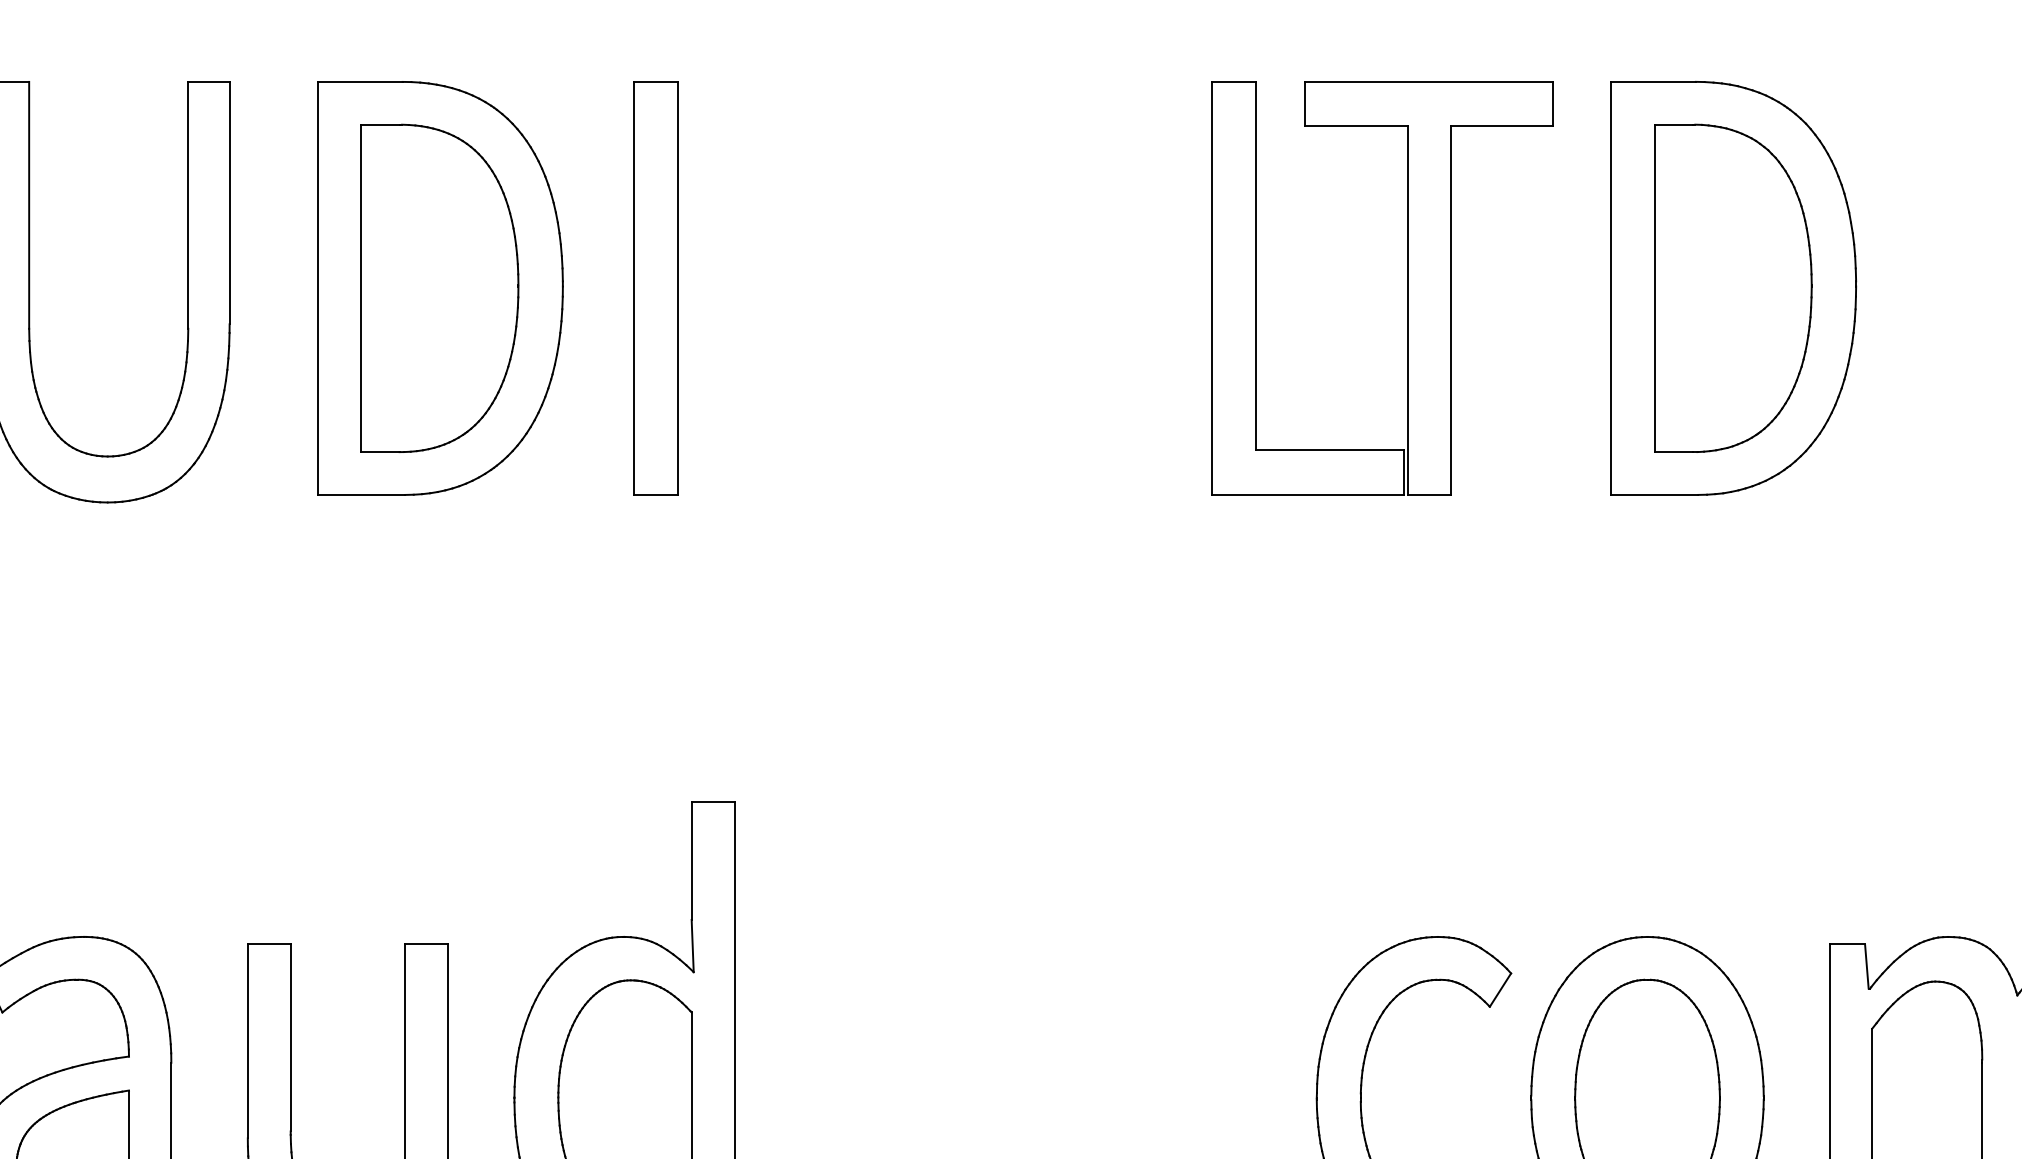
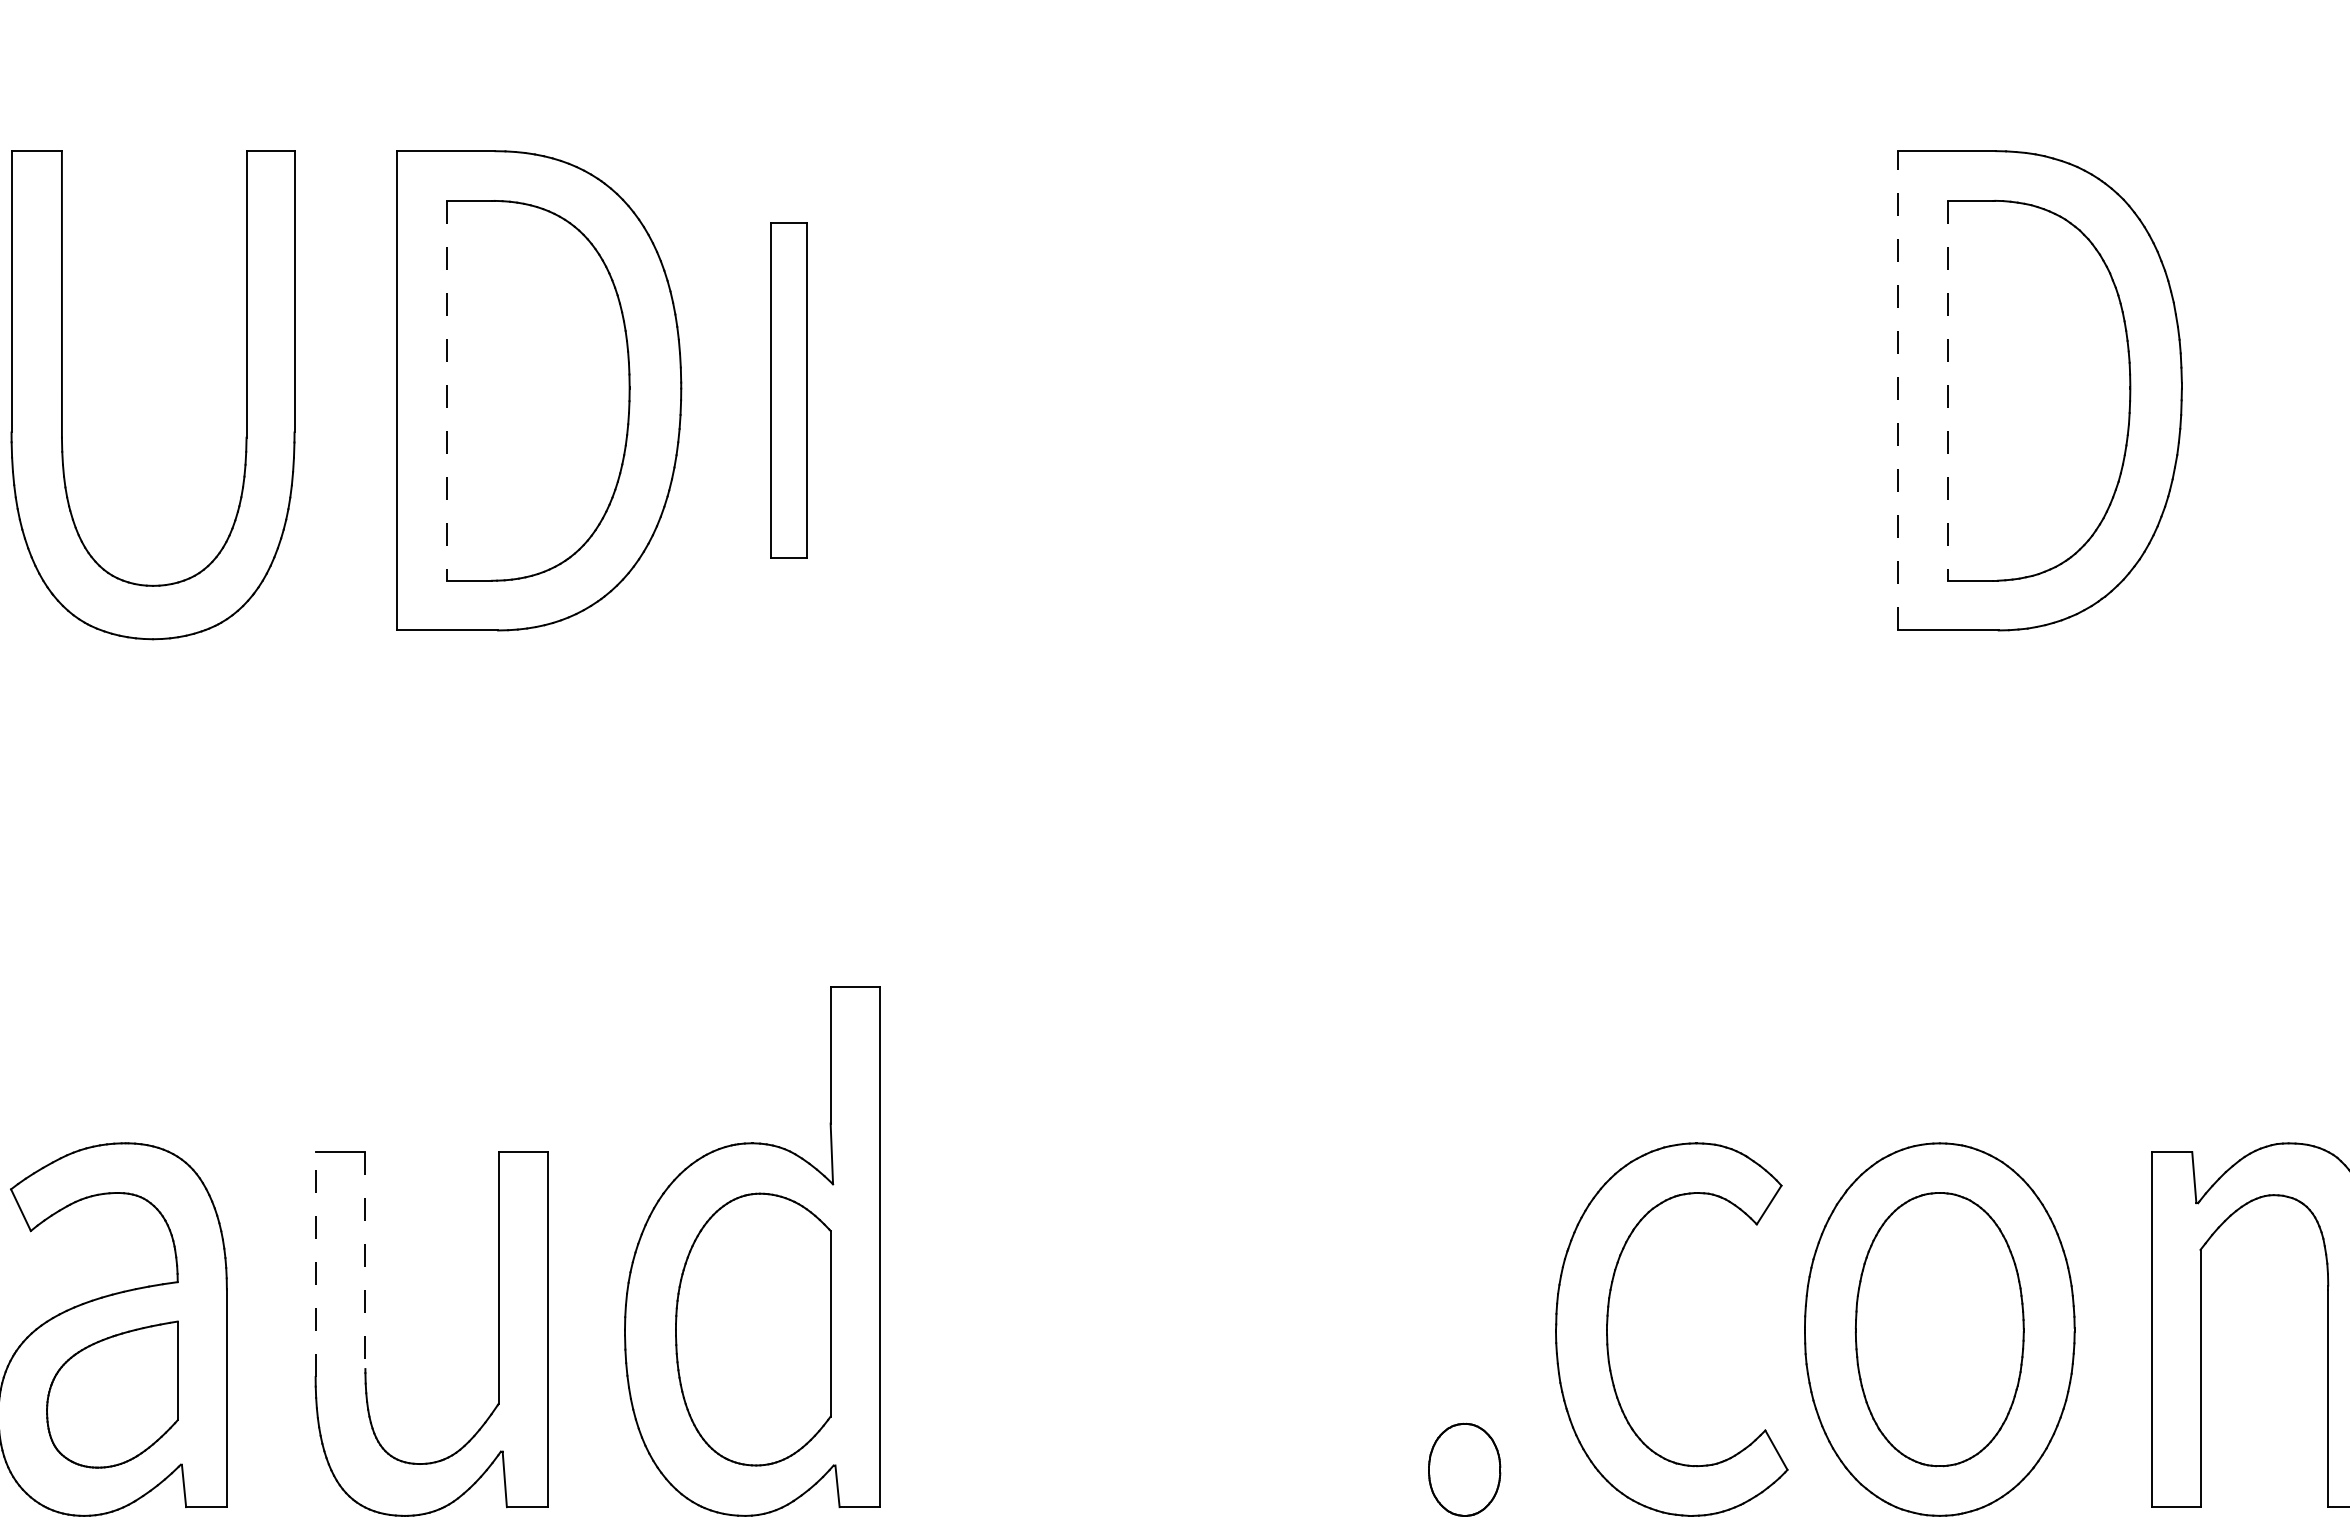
line: (361, 288) -> (447, 390), solid -> dashed
part: (655, 288) -> (788, 390), size x0.7
part: (1406, 288) -> (1660, 390), removed
line: (1611, 288) -> (1897, 390), solid -> dashed
line: (1655, 288) -> (1948, 390), solid -> dashed
line: (290, 1038) -> (365, 1261), solid -> dashed
line: (247, 1041) -> (315, 1264), solid -> dashed

